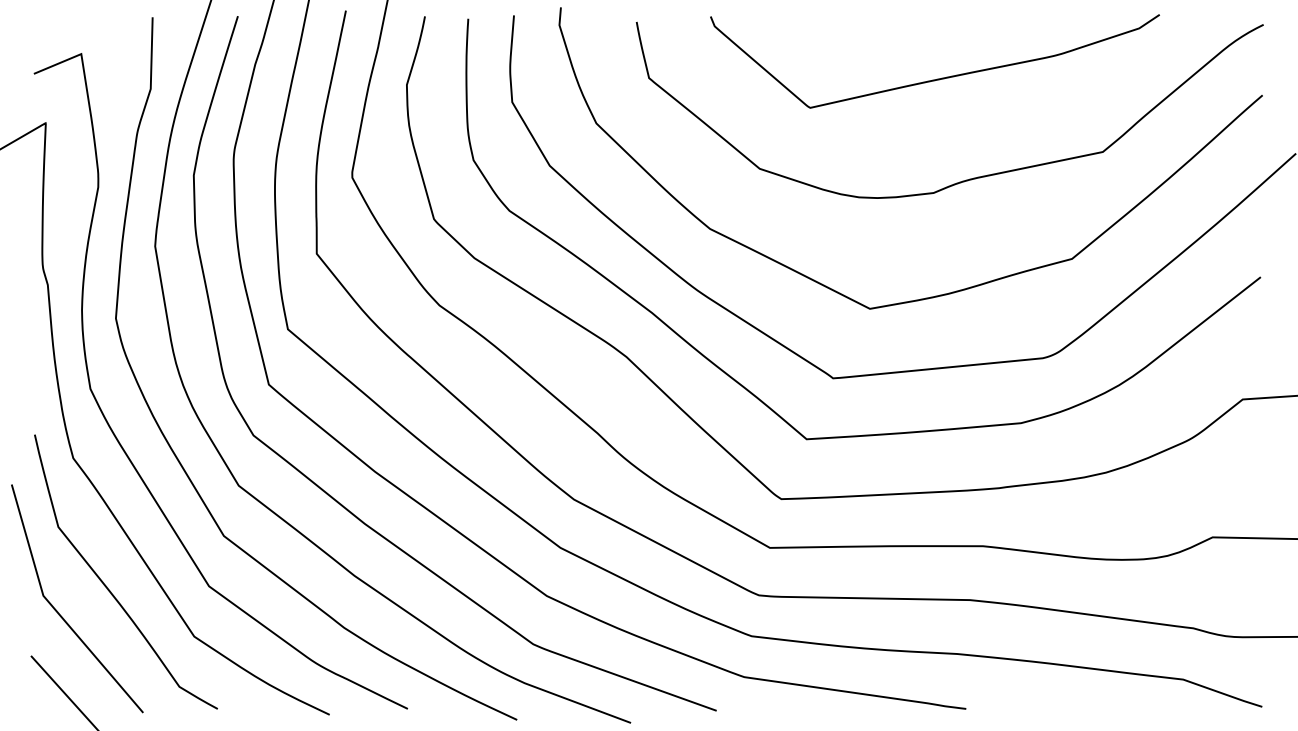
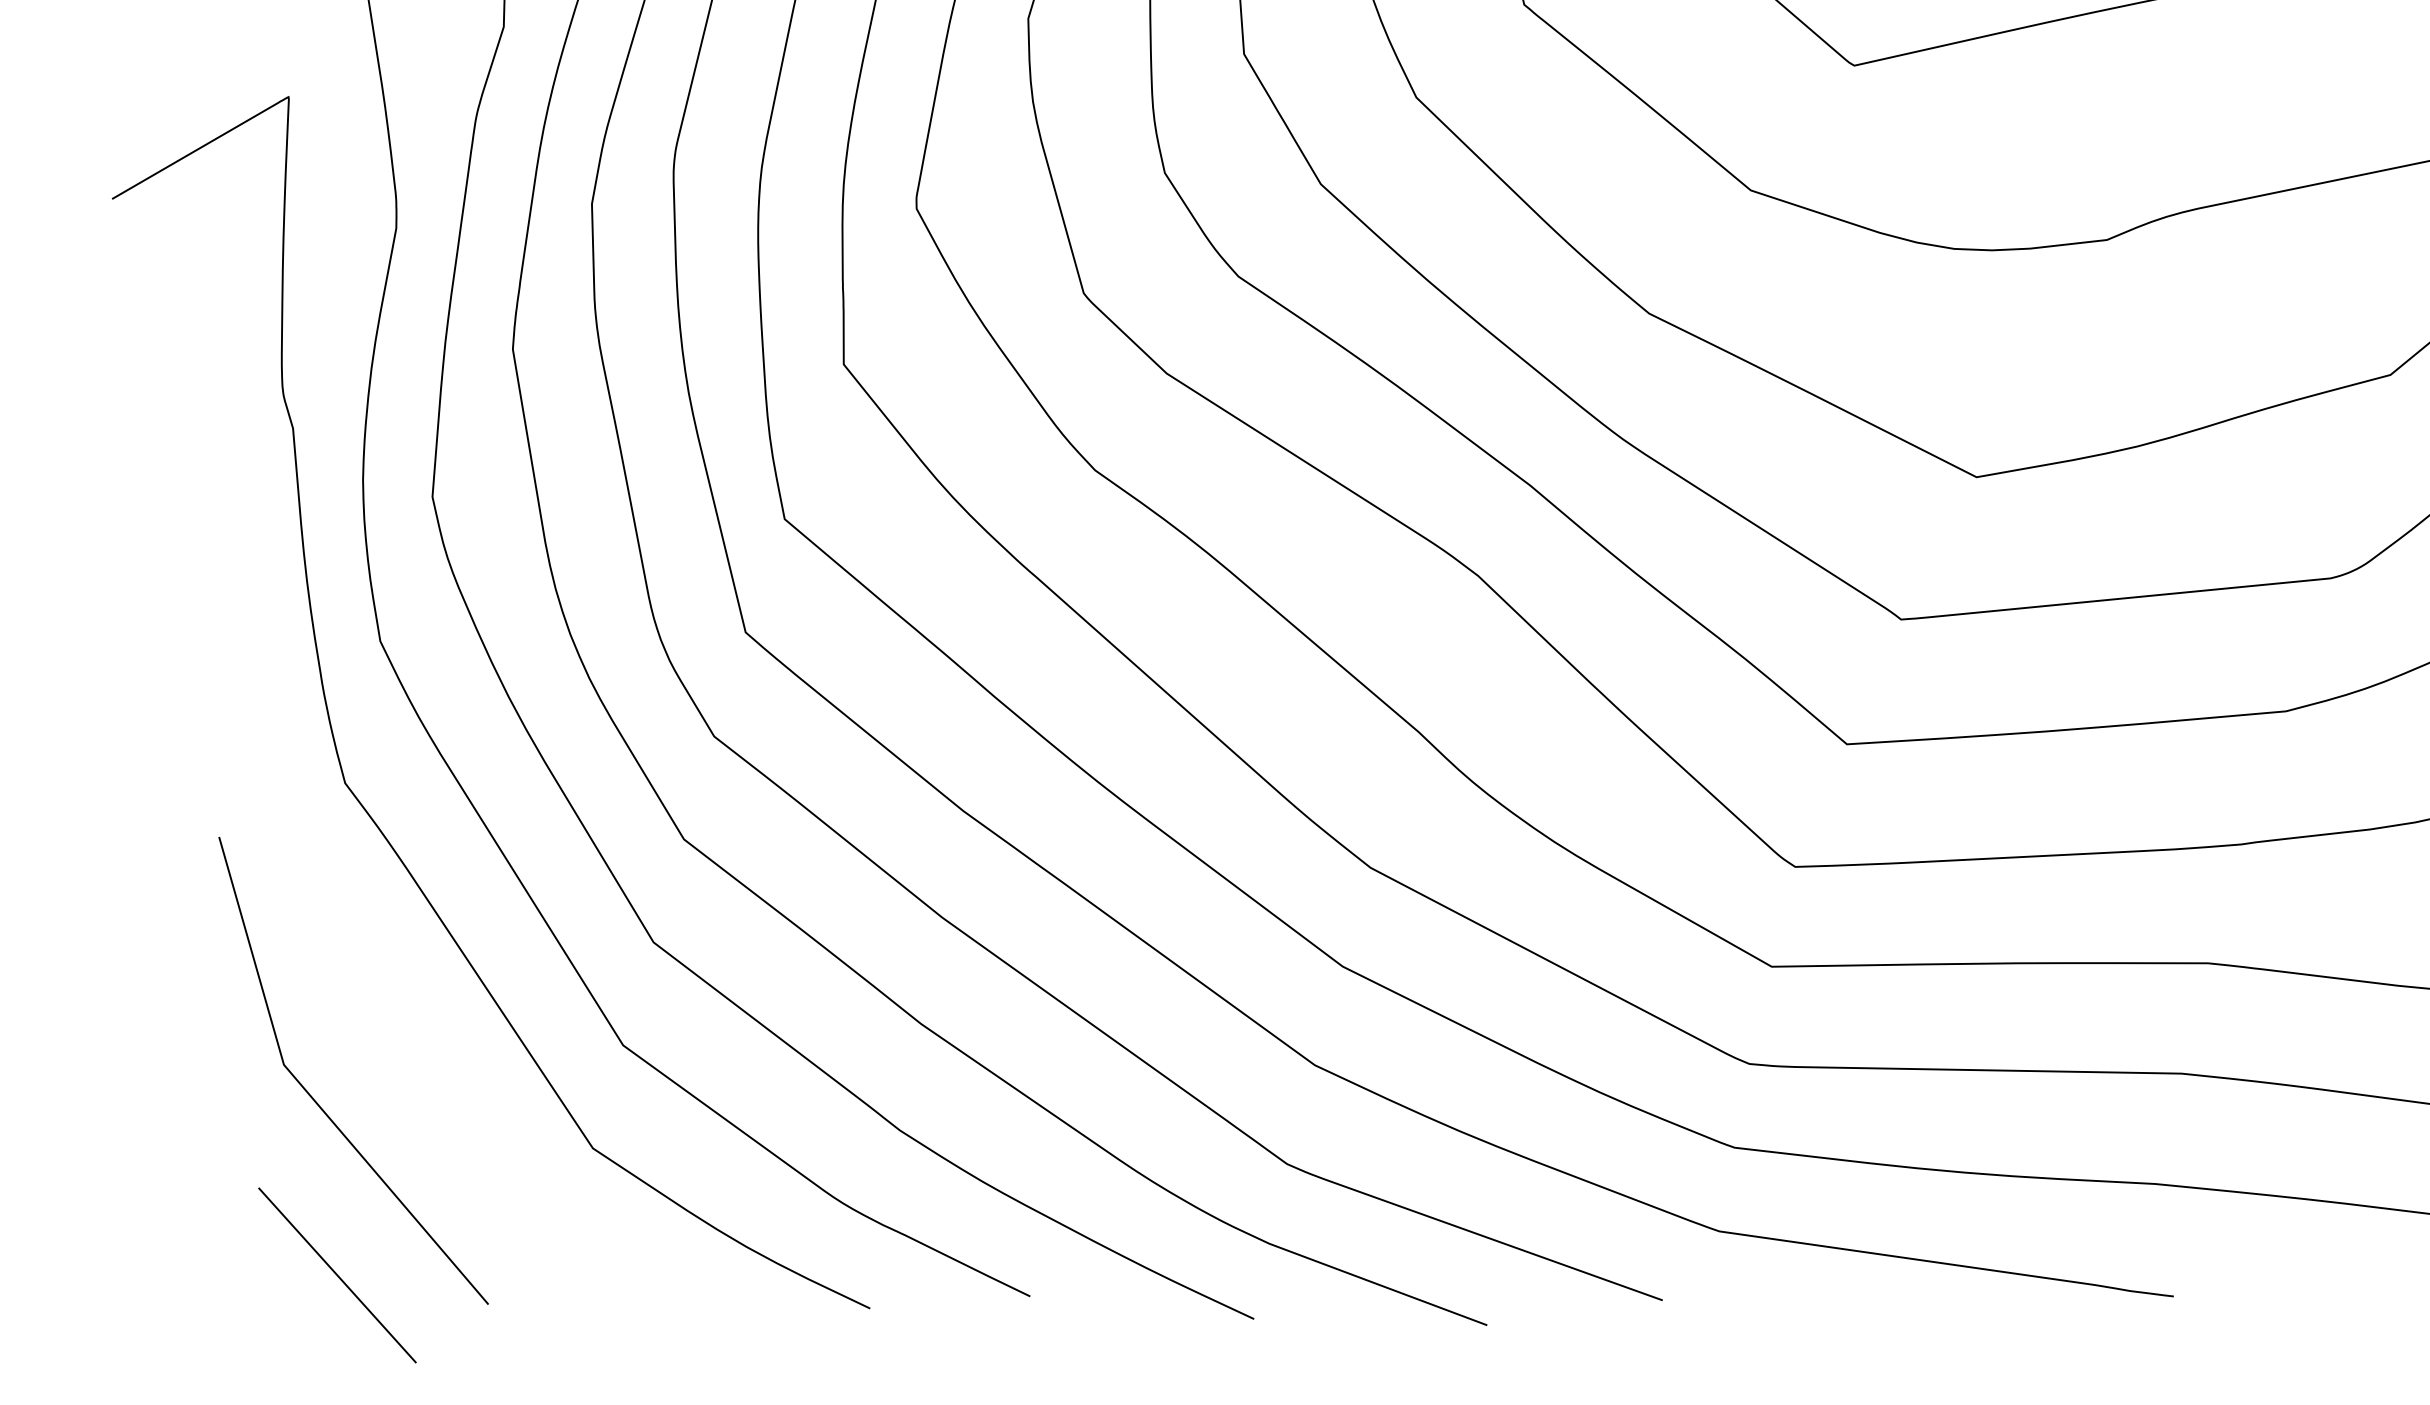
curve: (107, 586) -> (415, 1045), removed

